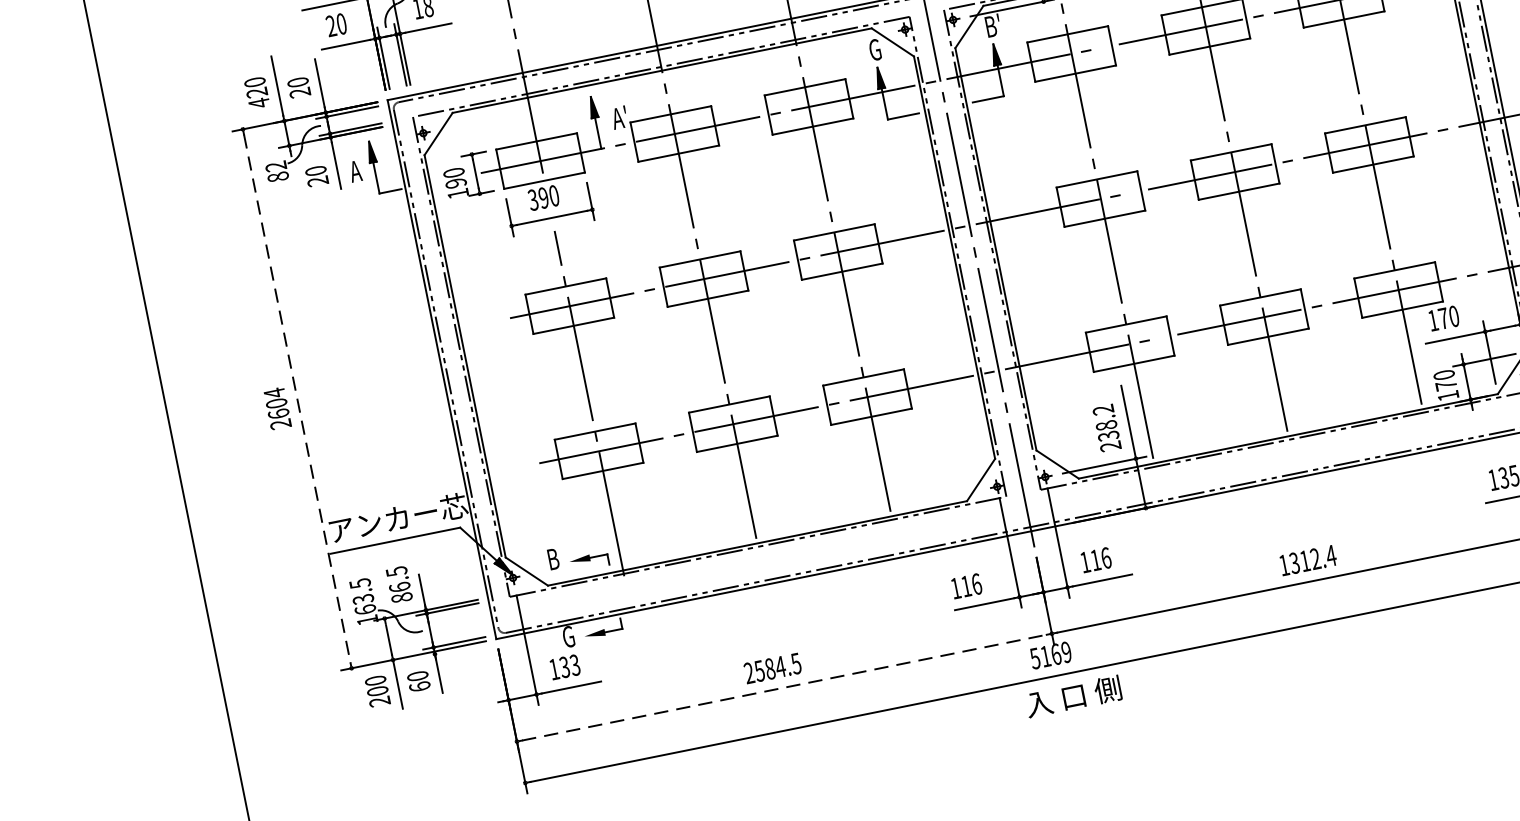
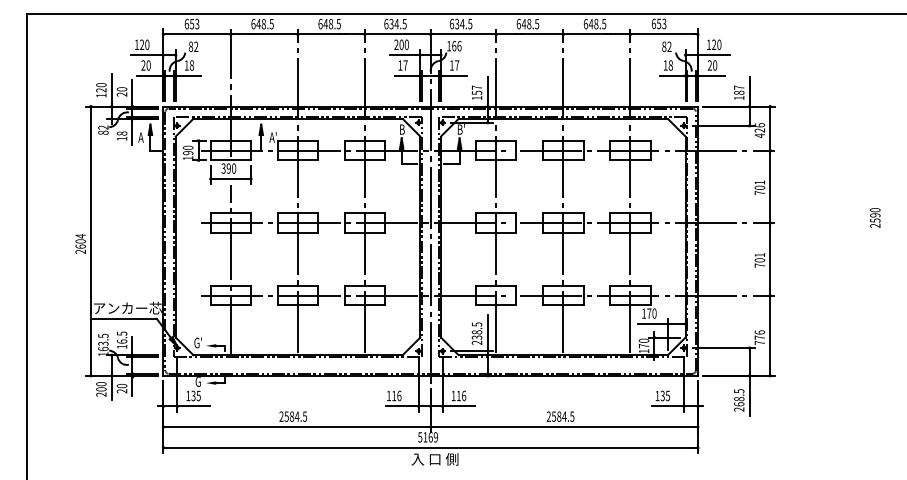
text: (873, 50) -> (401, 129), G -> B
text: (259, 103) -> (101, 95), 420 -> 120
text: (315, 175) -> (121, 135), 20 -> 18
line: (298, 399) -> (91, 241), dashed -> solid
text: (1102, 410) -> (476, 324), 238.2 -> 238.5
text: (551, 558) -> (197, 342), B -> G'
text: (1307, 560) -> (560, 416), 1312.4 -> 2584.5
text: (400, 597) -> (121, 346), 86.5 -> 16.5
text: (574, 662) -> (198, 394), 133 -> 135
text: (418, 687) -> (121, 391), 60 -> 20
line: (785, 688) -> (297, 427), dashed -> solid

